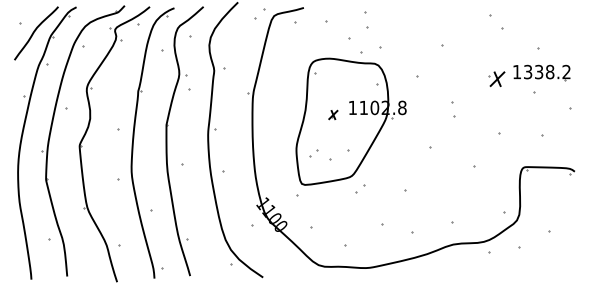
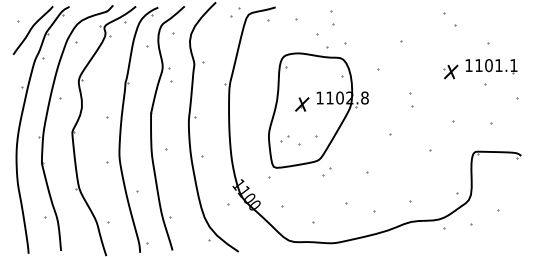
text: (547, 72) -> (496, 65), 1338.2 -> 1101.1
part: (333, 115) -> (302, 104), size x1.67

